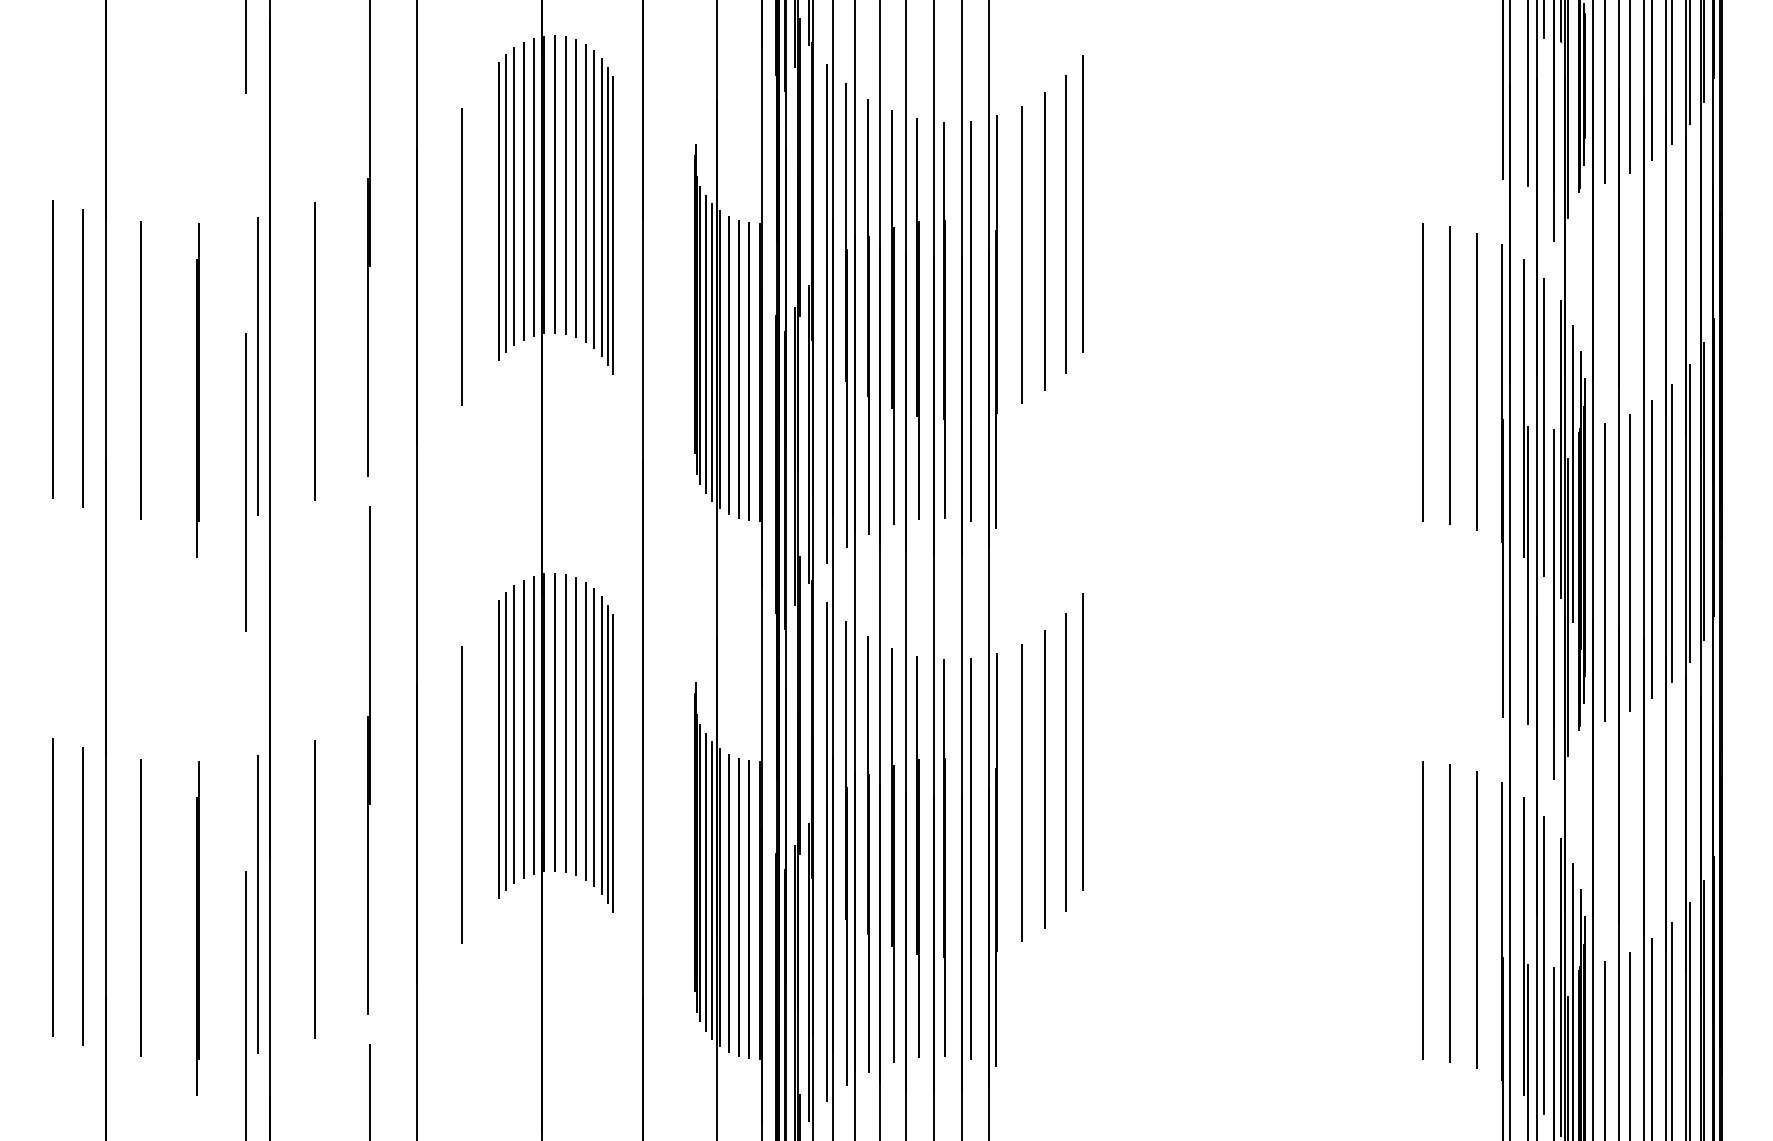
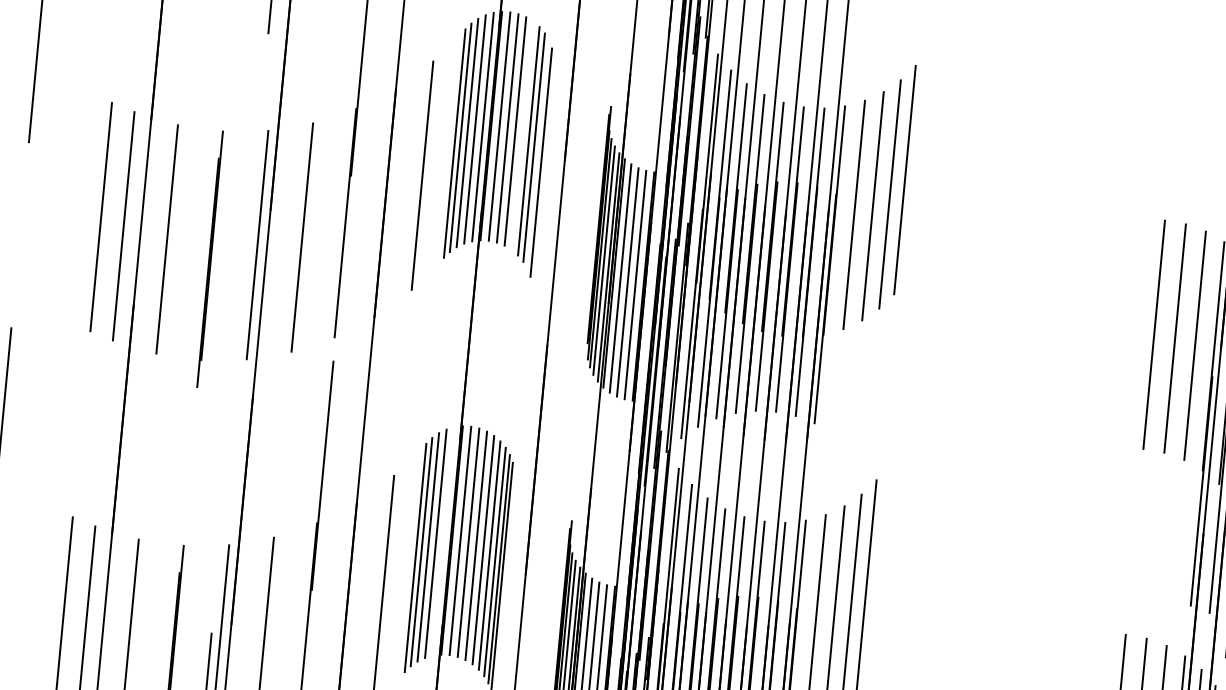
line: (585, 193) -> (522, 135), removed
line: (608, 215) -> (538, 154), removed
line: (245, 482) -> (239, 333), removed
line: (533, 724) -> (443, 540), removed

